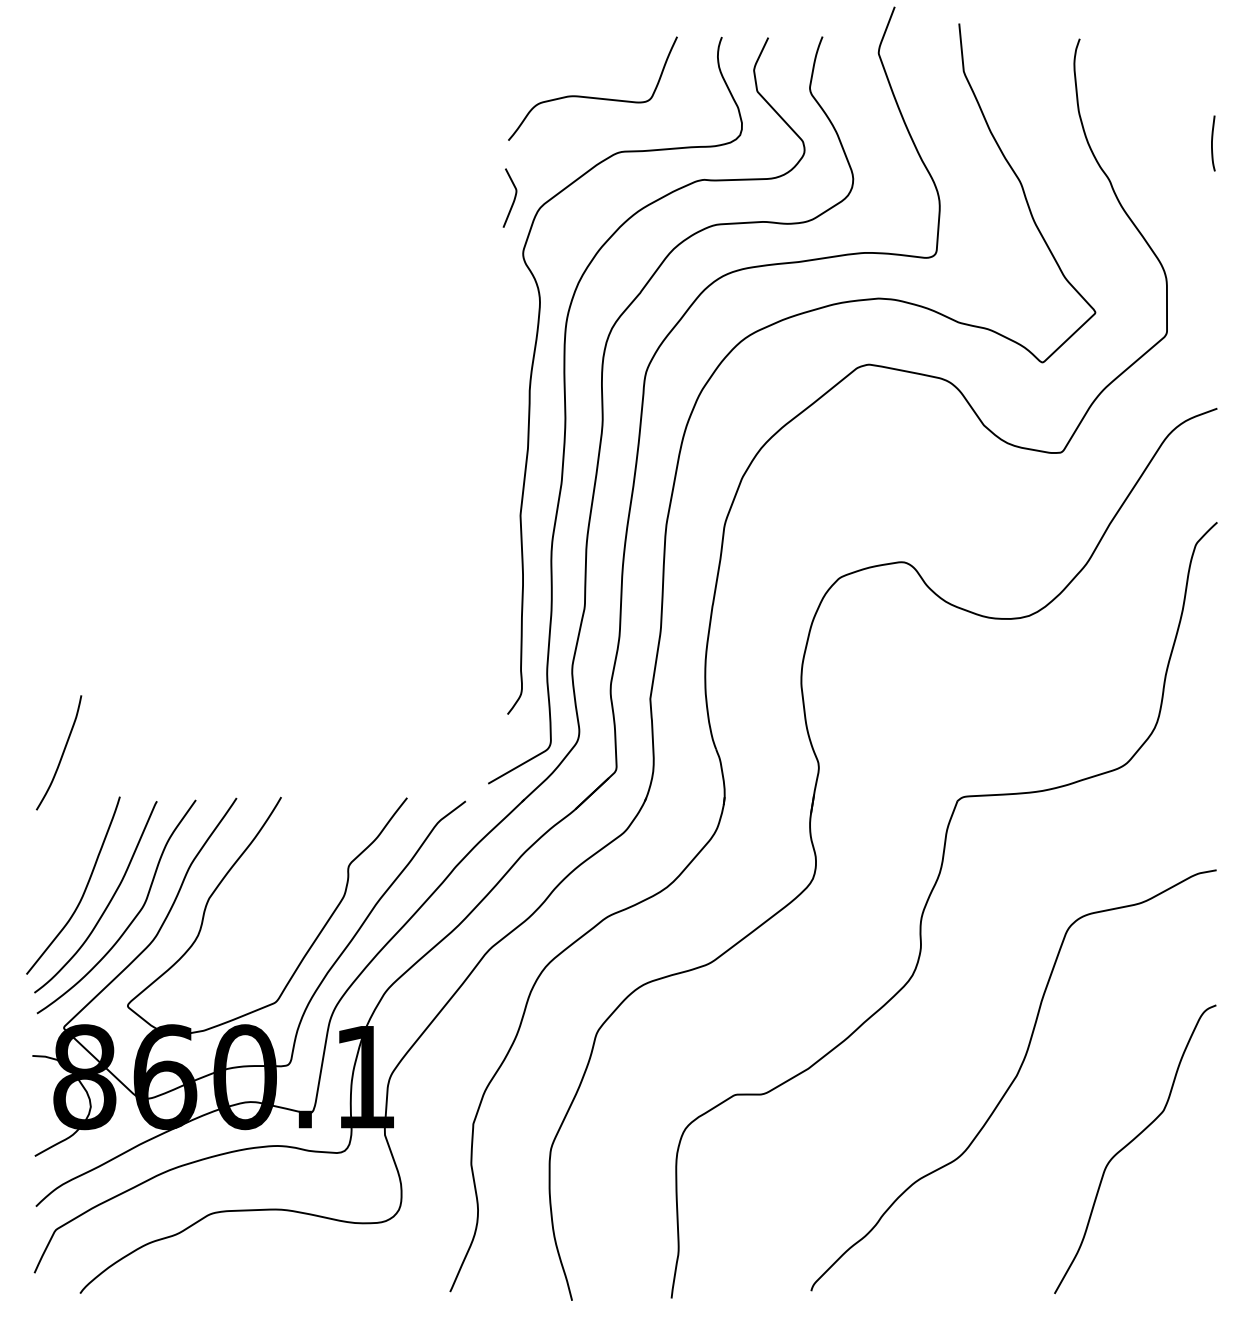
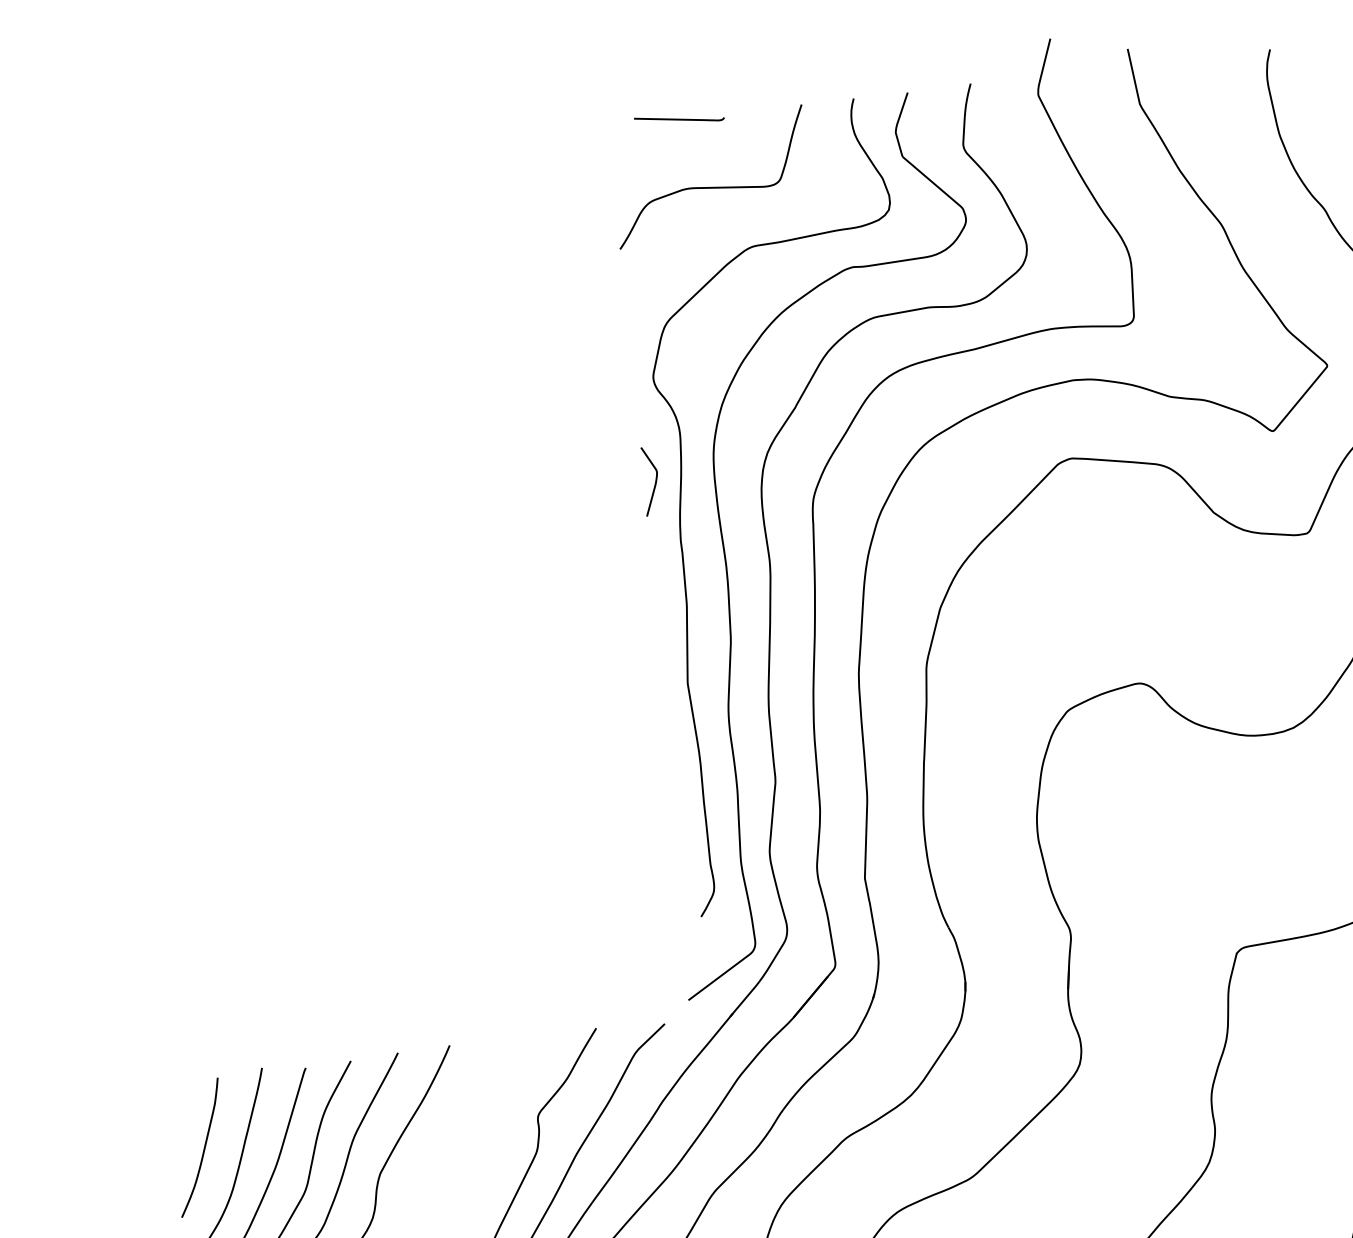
curve: (571, 36) -> (678, 119), added
curve: (513, 199) -> (654, 482), moved
curve: (61, 754) -> (203, 1149), moved

